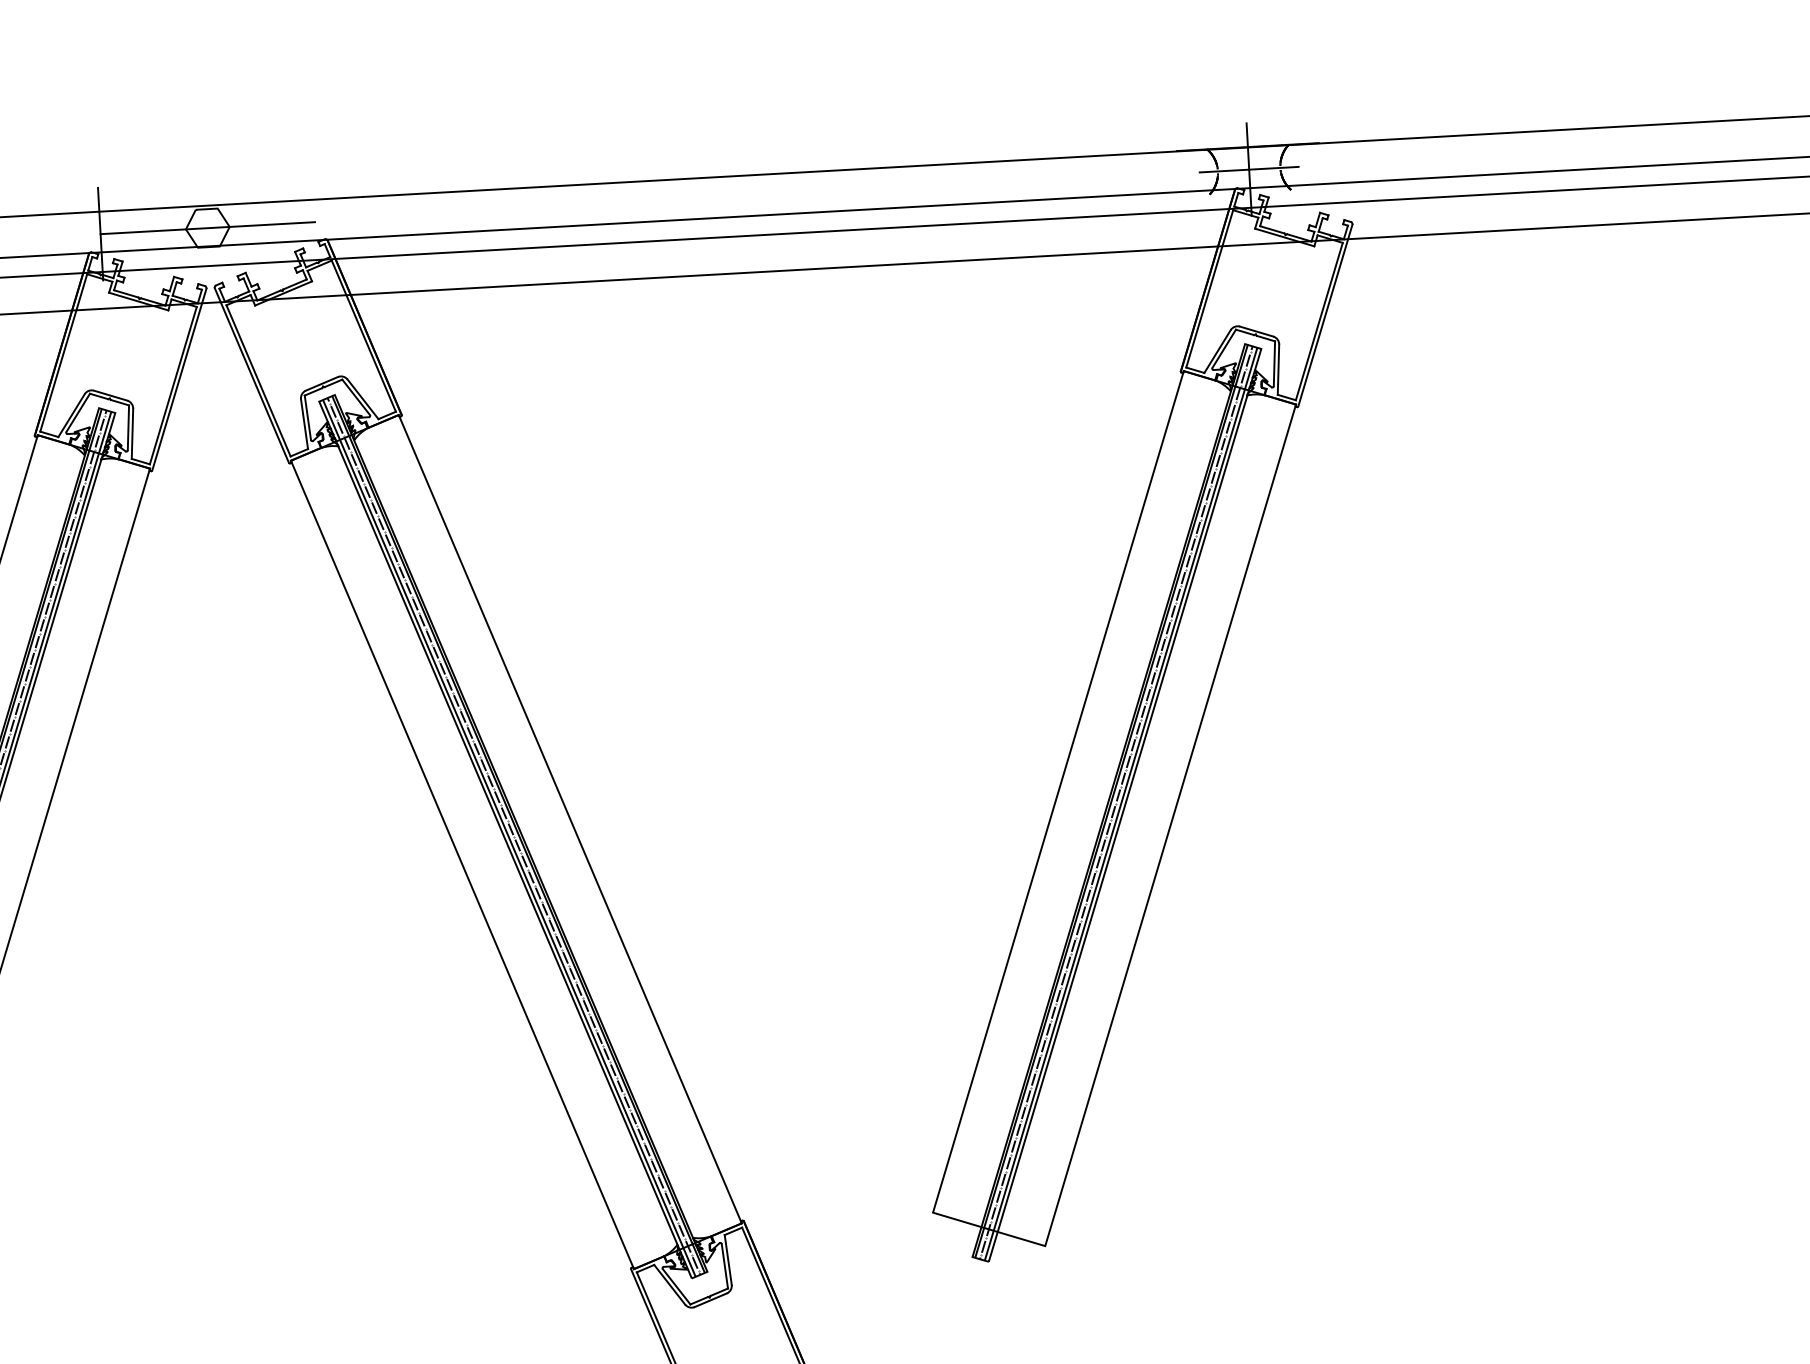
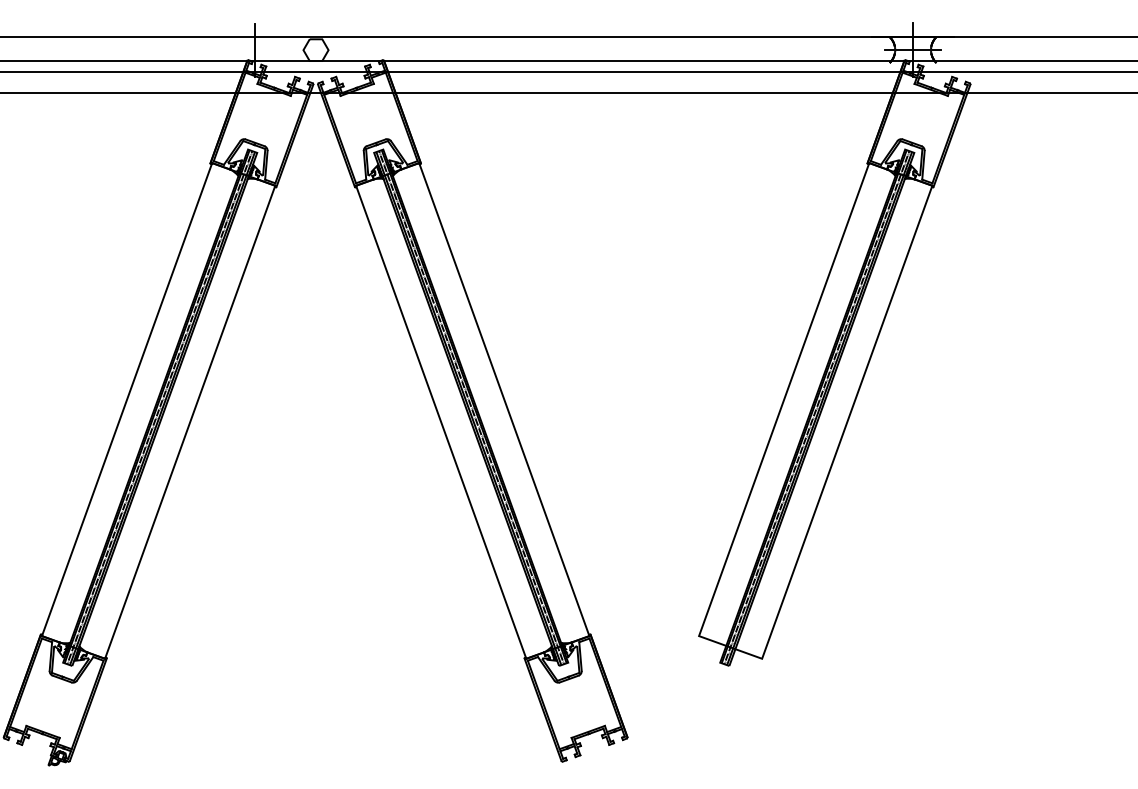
line: (206, 228) -> (315, 50), removed

